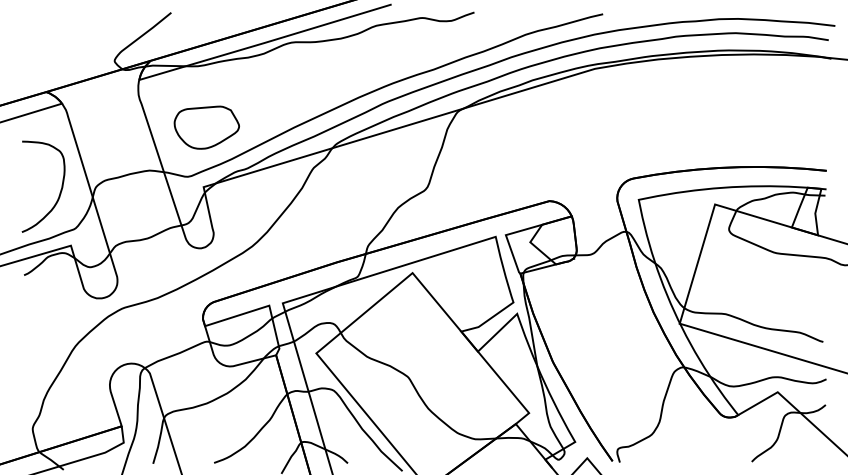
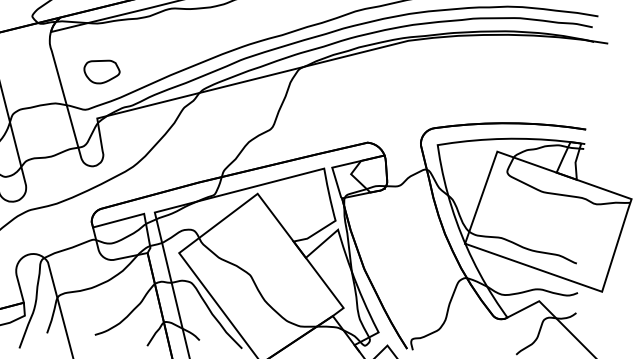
part: (206, 127) -> (101, 71), size x0.7

